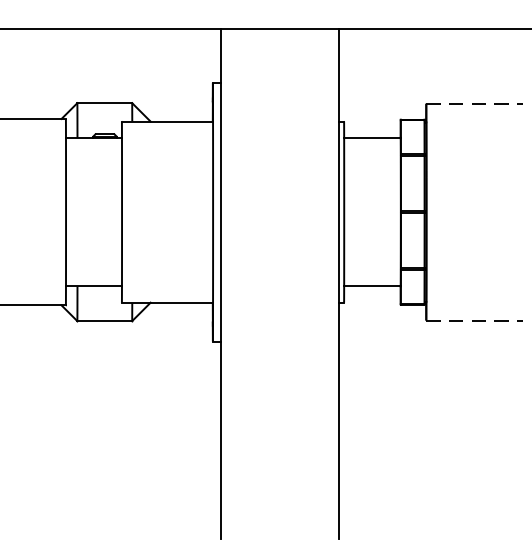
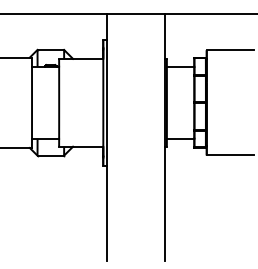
line: (475, 104) -> (230, 50), dashed -> solid
line: (475, 320) -> (230, 155), dashed -> solid

